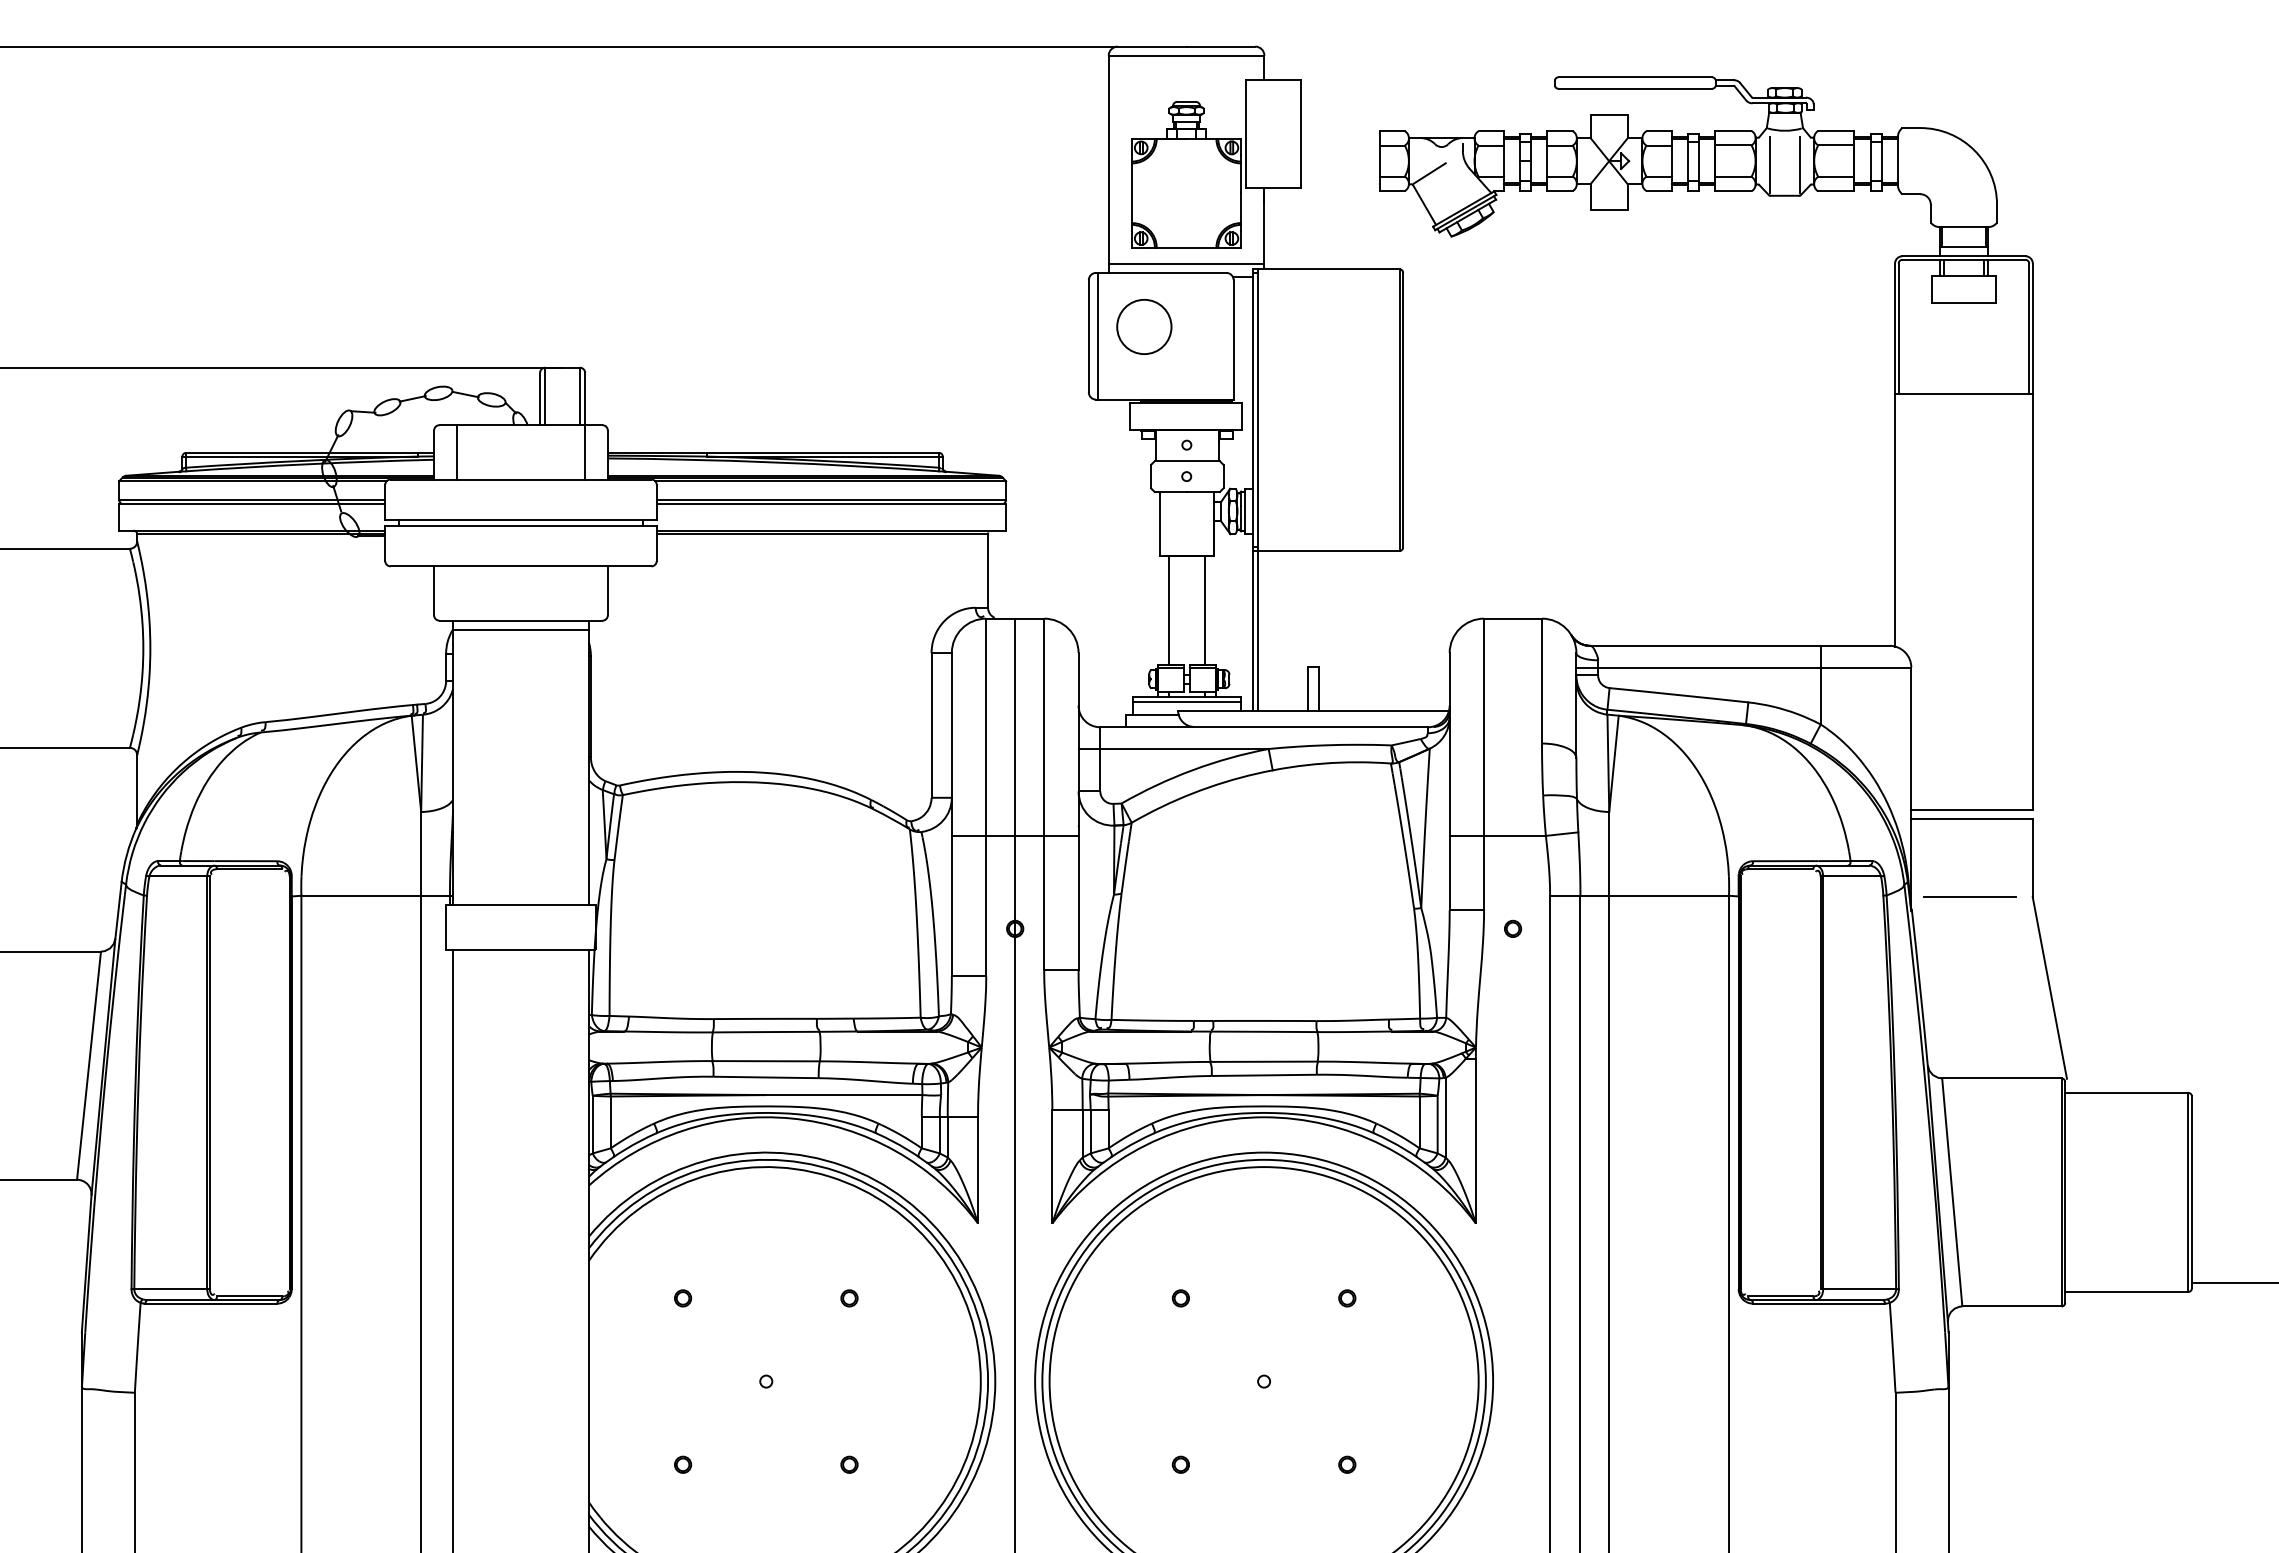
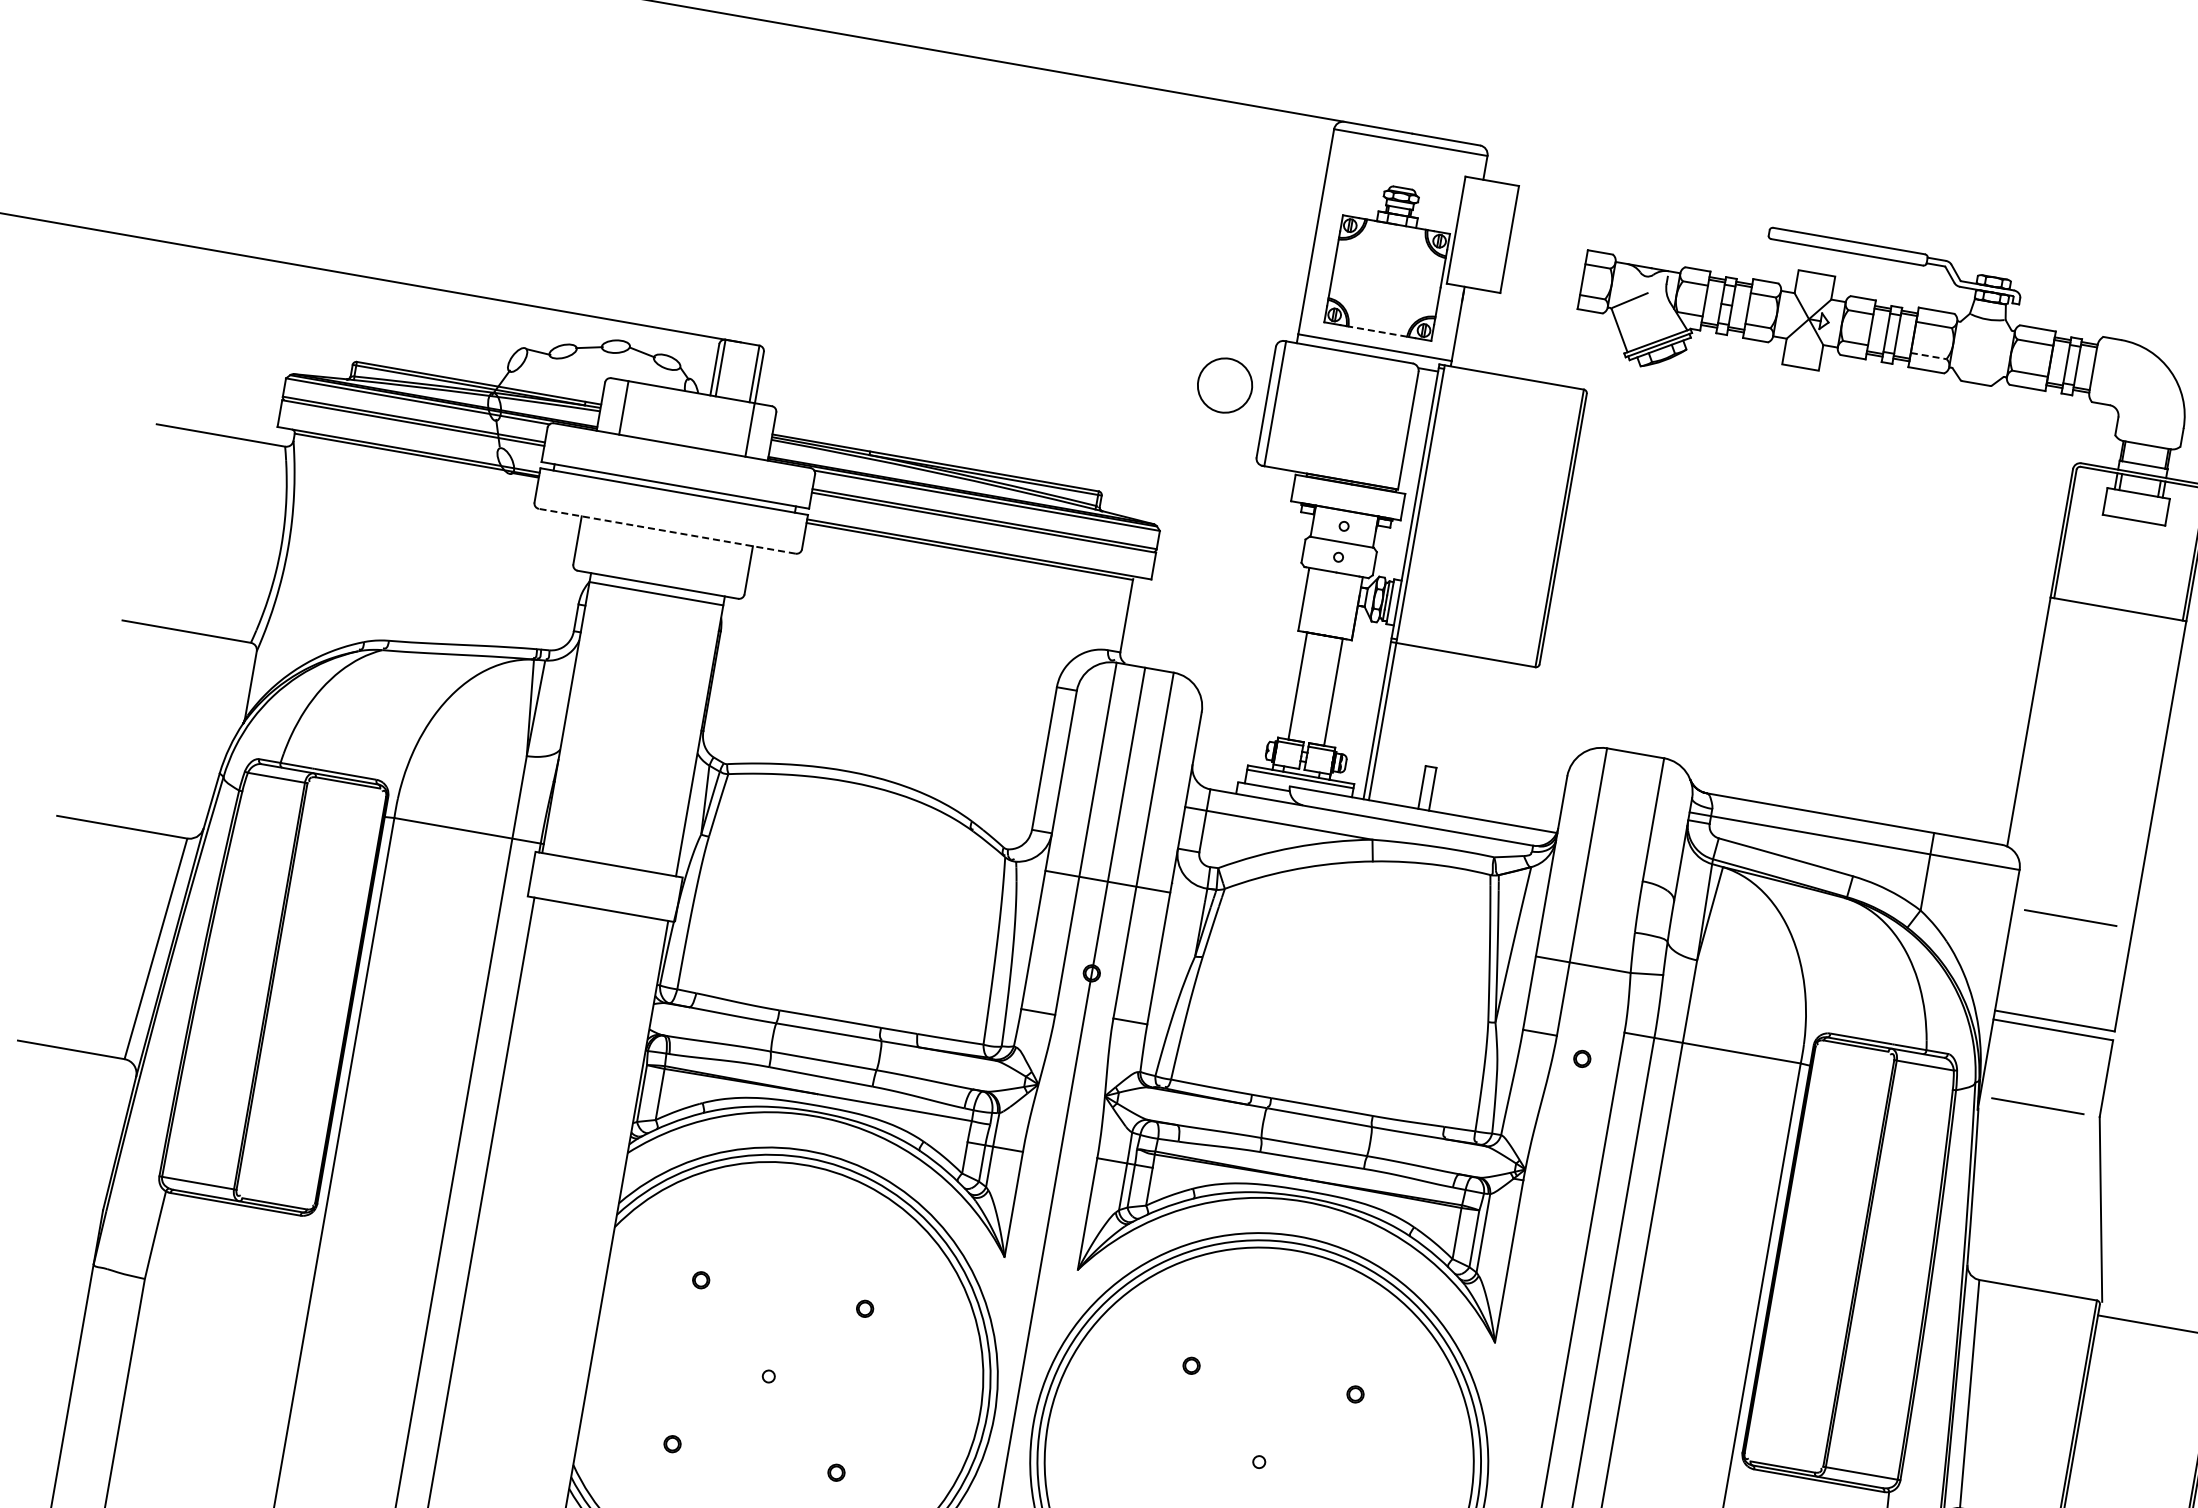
line: (1770, 164) -> (1967, 350), removed
line: (1799, 164) -> (1995, 355), removed
line: (1733, 176) -> (1928, 355), solid -> dashed
line: (1186, 247) -> (1377, 331), solid -> dashed
circle: (1144, 326) -> (1225, 385), moved
line: (520, 566) -> (666, 531), solid -> dashed
line: (1969, 705) -> (2070, 917), added

